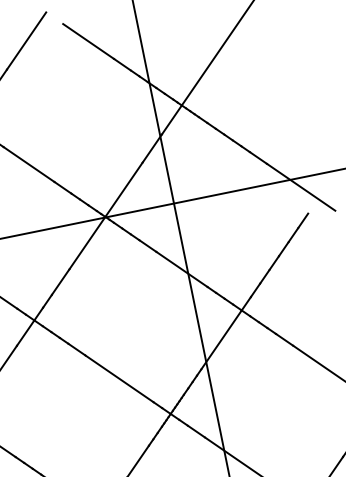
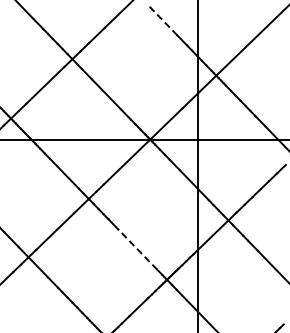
line: (88, 41) -> (162, 20), solid -> dashed
line: (119, 378) -> (137, 249), solid -> dashed

